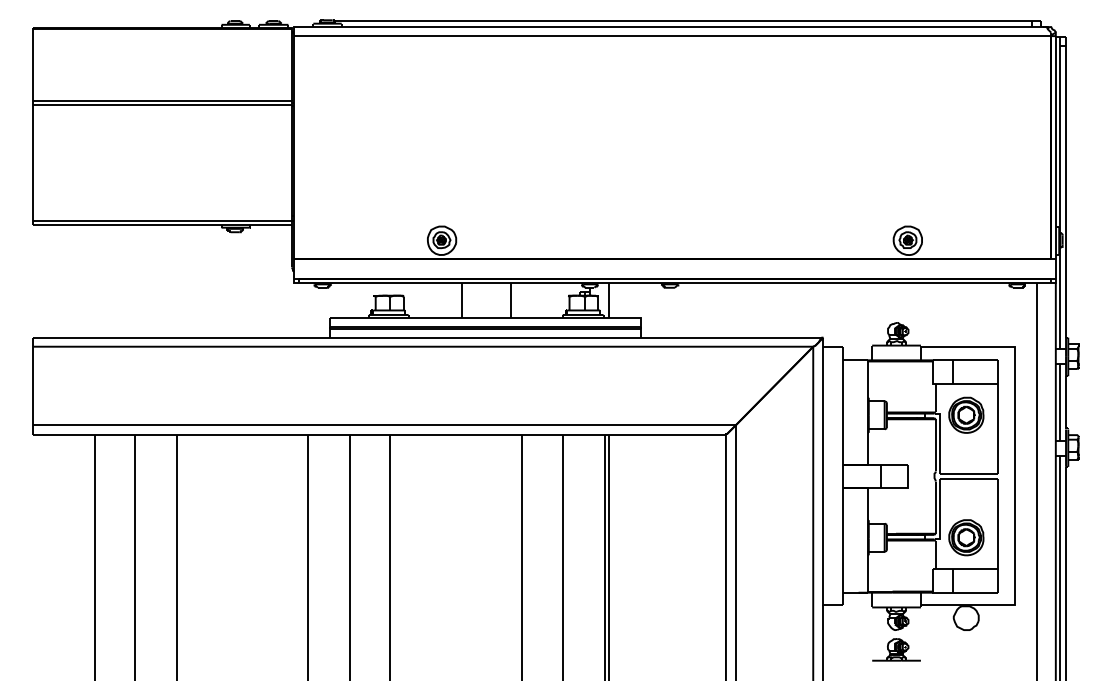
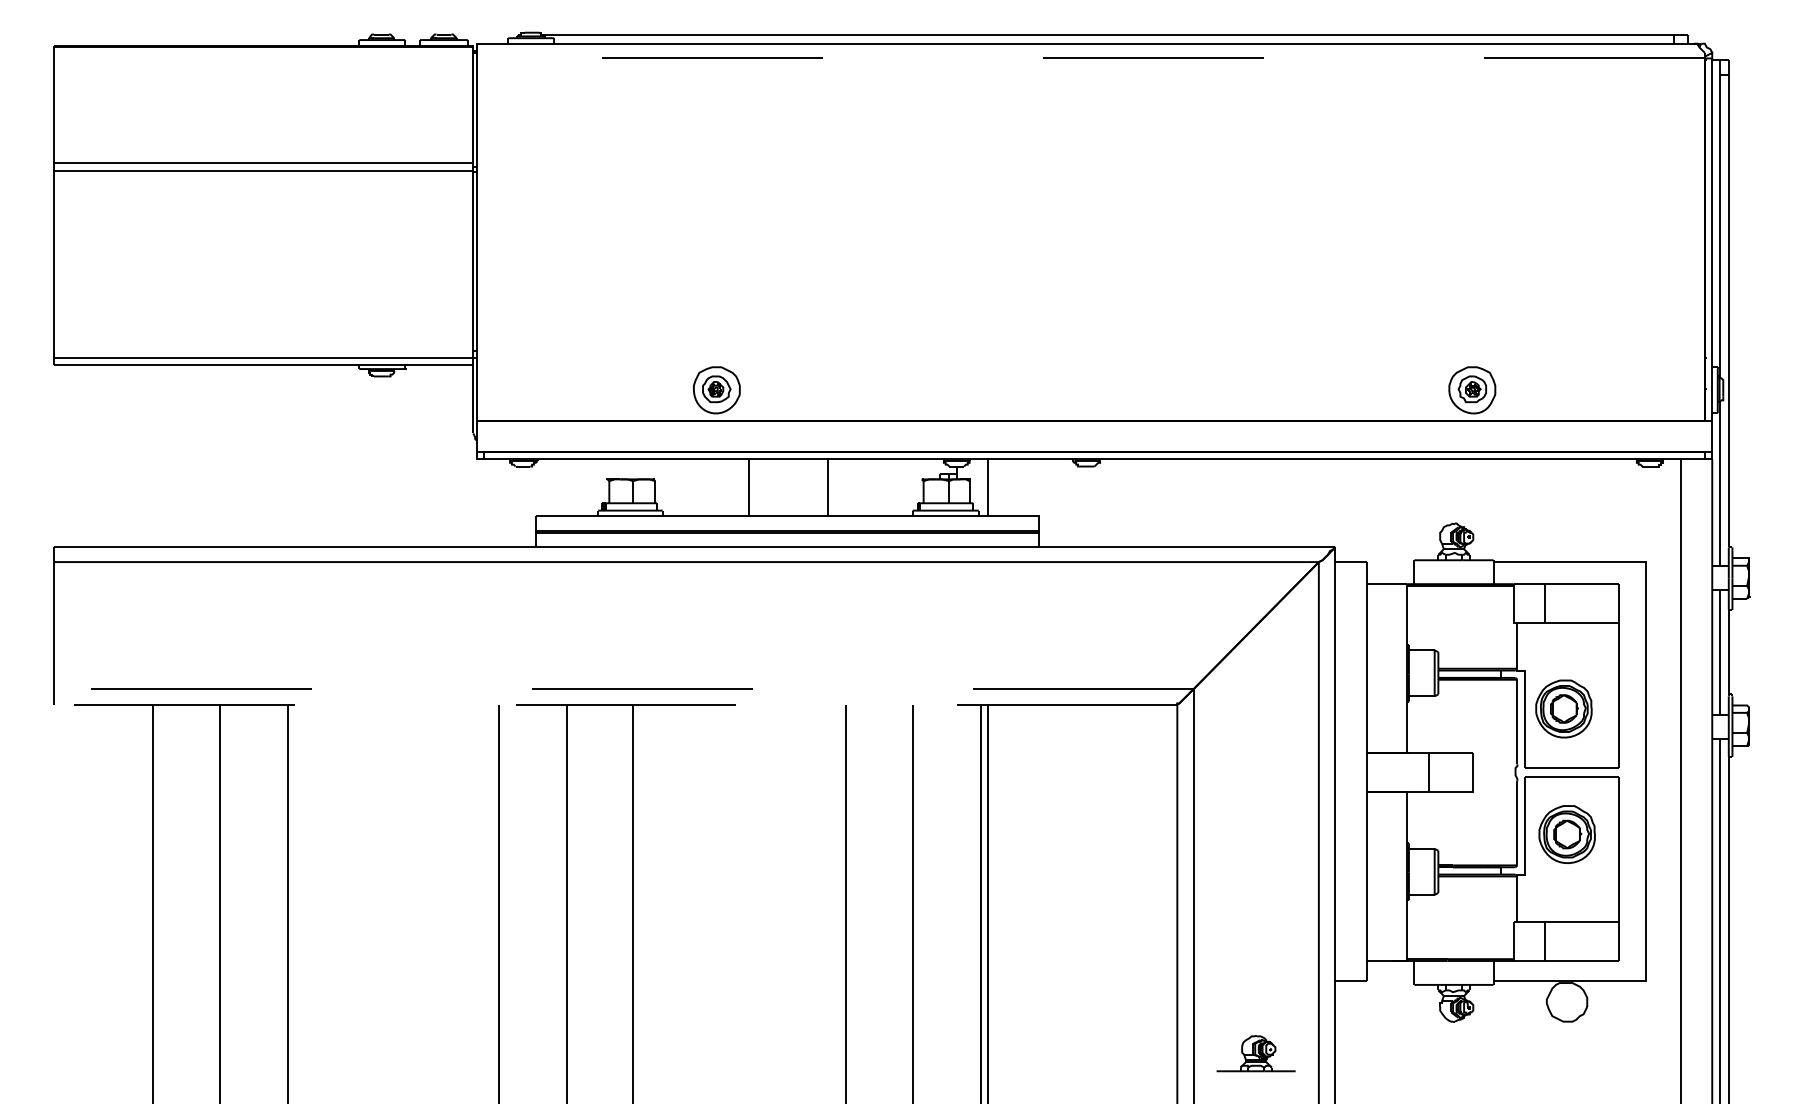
line: (672, 36) -> (1090, 59), solid -> dashed
part: (966, 414) -> (1564, 707), moved
line: (384, 424) -> (623, 688), solid -> dashed
line: (379, 435) -> (615, 706), solid -> dashed
part: (966, 537) -> (1567, 834), moved
part: (896, 649) -> (1256, 1053), moved

